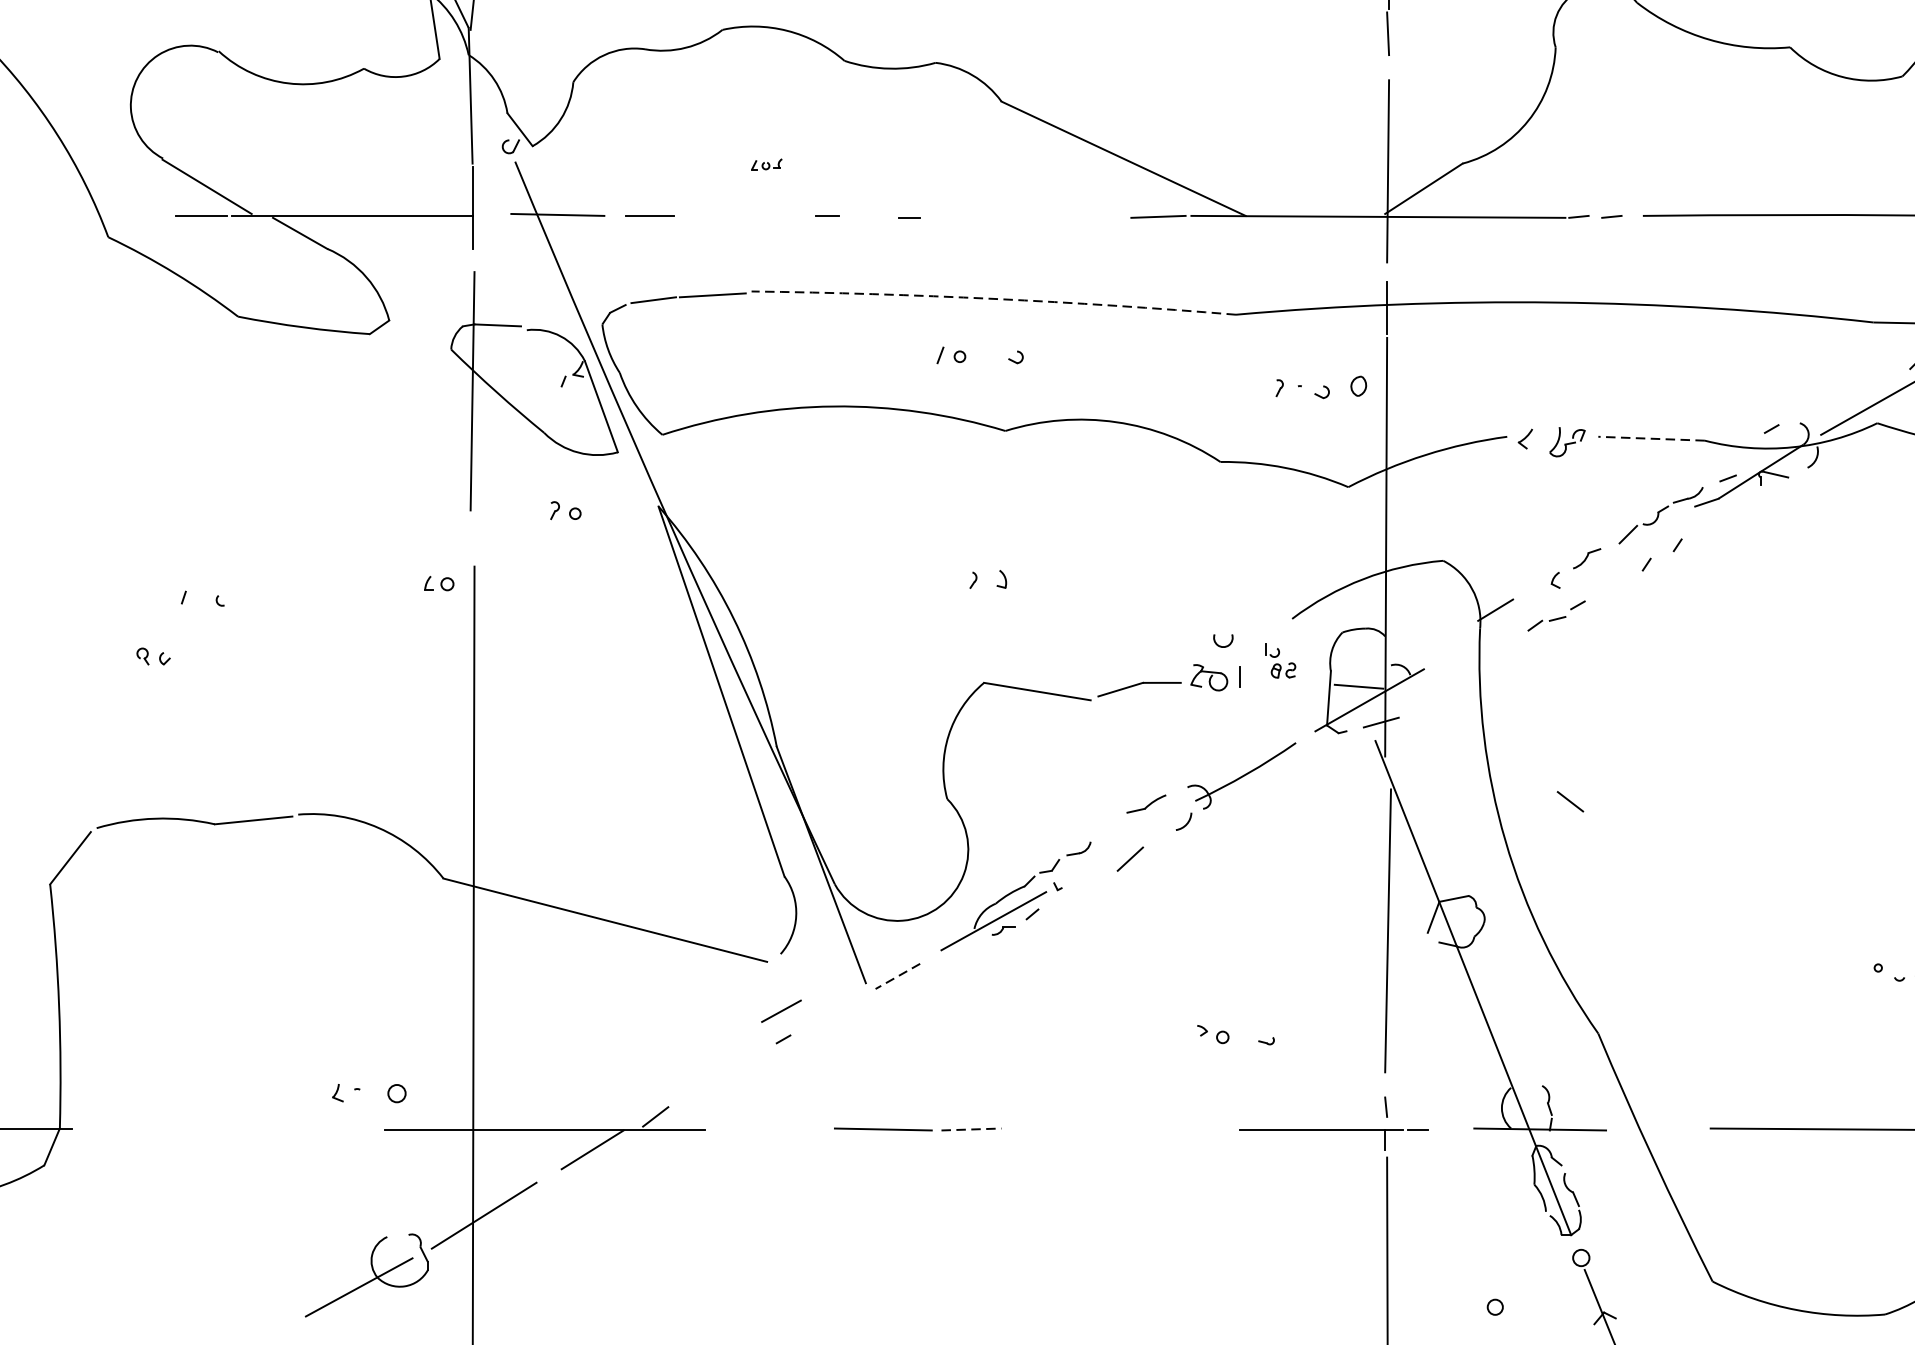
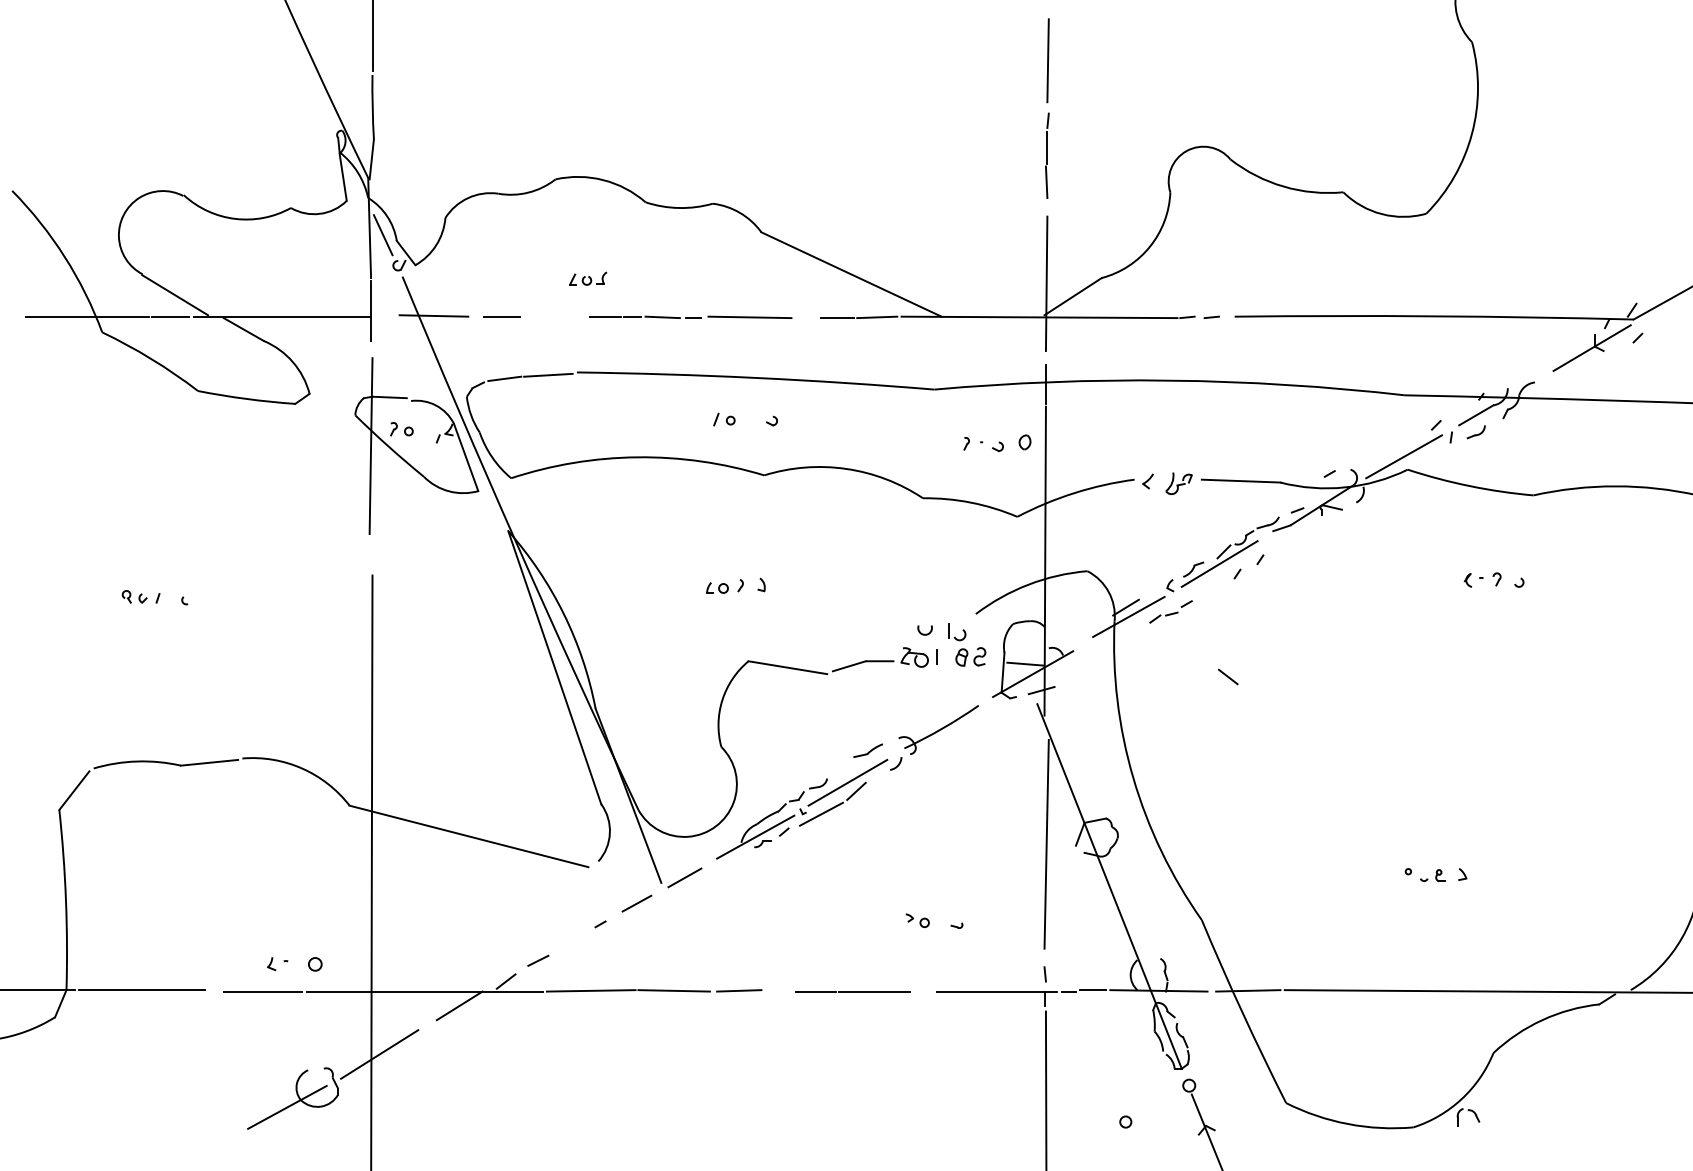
line: (488, 105) -> (382, 235), added
part: (767, 164) -> (588, 278), size x1.67
line: (88, 215) -> (87, 316), added
line: (790, 215) -> (605, 316), added
line: (867, 217) -> (662, 317), added
line: (985, 217) -> (749, 317), added
line: (1104, 218) -> (837, 318), added
arc: (993, 298) -> (755, 377), dashed -> solid
line: (1650, 439) -> (1240, 481), dashed -> solid
part: (565, 511) -> (401, 429), moved
line: (1622, 550) -> (1219, 563), added
part: (439, 582) -> (717, 587), moved
line: (1498, 622) -> (1128, 616), added
part: (153, 656) -> (134, 596), moved
part: (1280, 660) -> (967, 644), size x1.67
line: (1570, 801) -> (1228, 676), moved
line: (1118, 847) -> (847, 782), added
line: (1082, 889) -> (821, 813), added
line: (897, 975) -> (684, 877), dashed -> solid
line: (780, 1011) -> (636, 903), moved
line: (699, 1088) -> (538, 960), added
line: (162, 1129) -> (142, 990), added
line: (769, 1129) -> (590, 990), added
line: (971, 1129) -> (739, 990), dashed -> solid
line: (1451, 1129) -> (1093, 990), added
line: (1661, 1129) -> (1248, 990), added
line: (325, 1130) -> (262, 991), added
line: (1124, 1130) -> (852, 991), added

